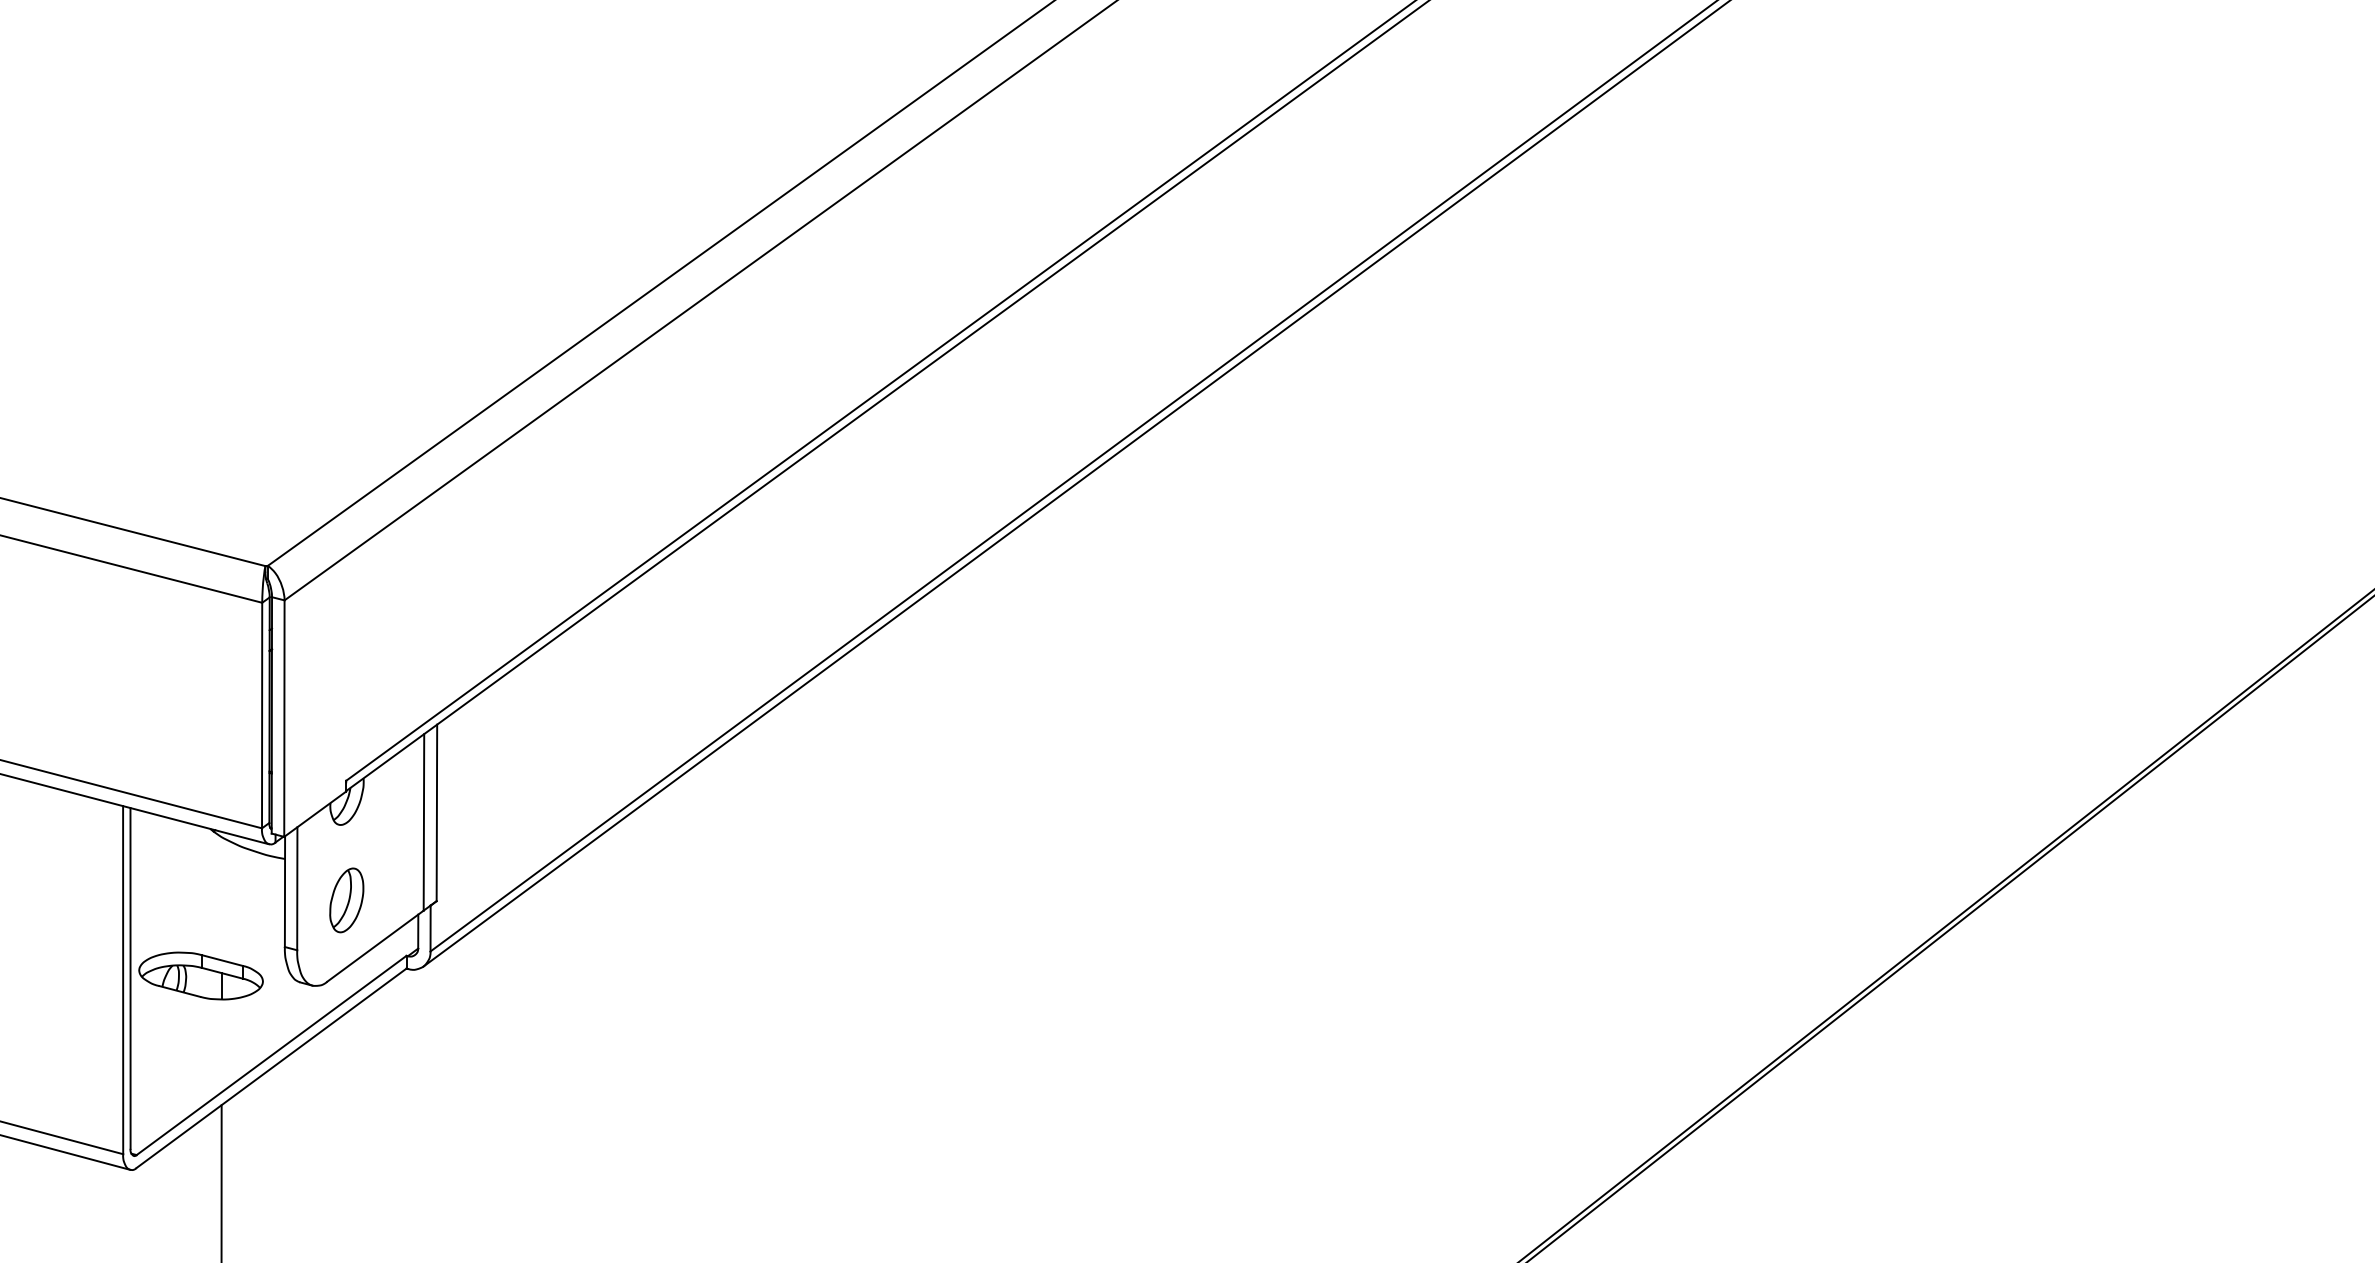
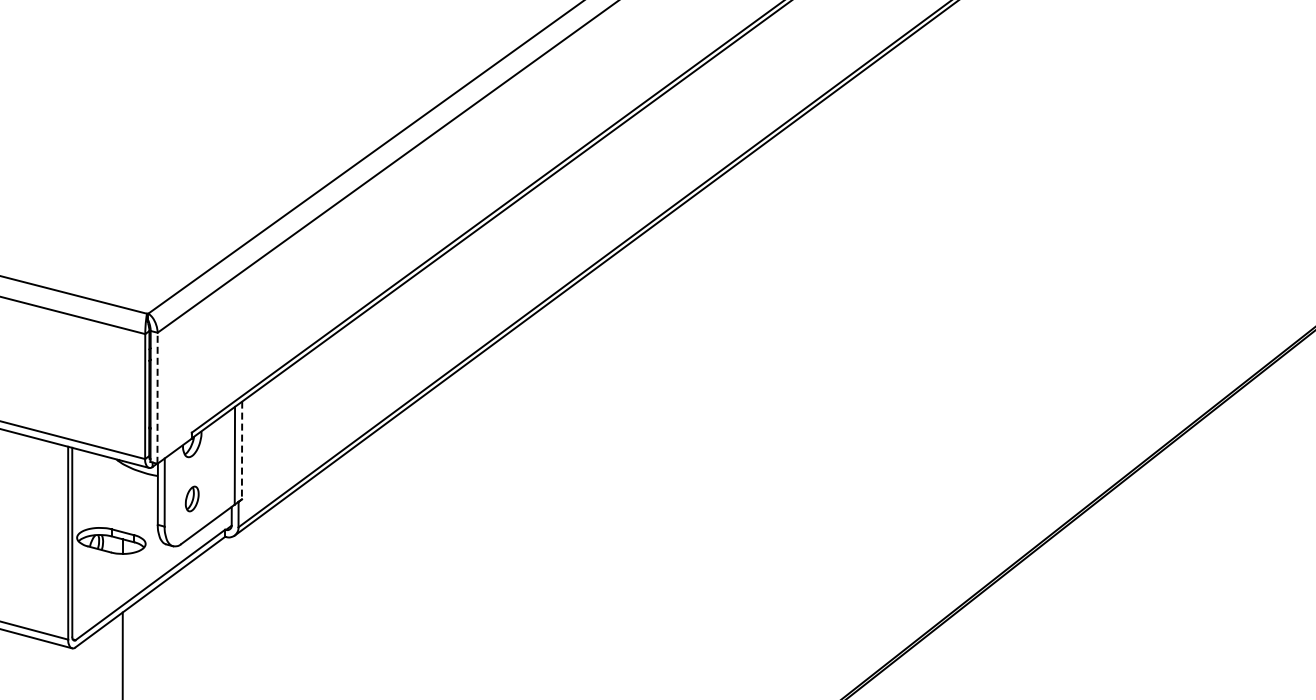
line: (284, 719) -> (157, 398), solid -> dashed
line: (437, 812) -> (242, 450), solid -> dashed
part: (347, 899) -> (192, 498), size x0.7

